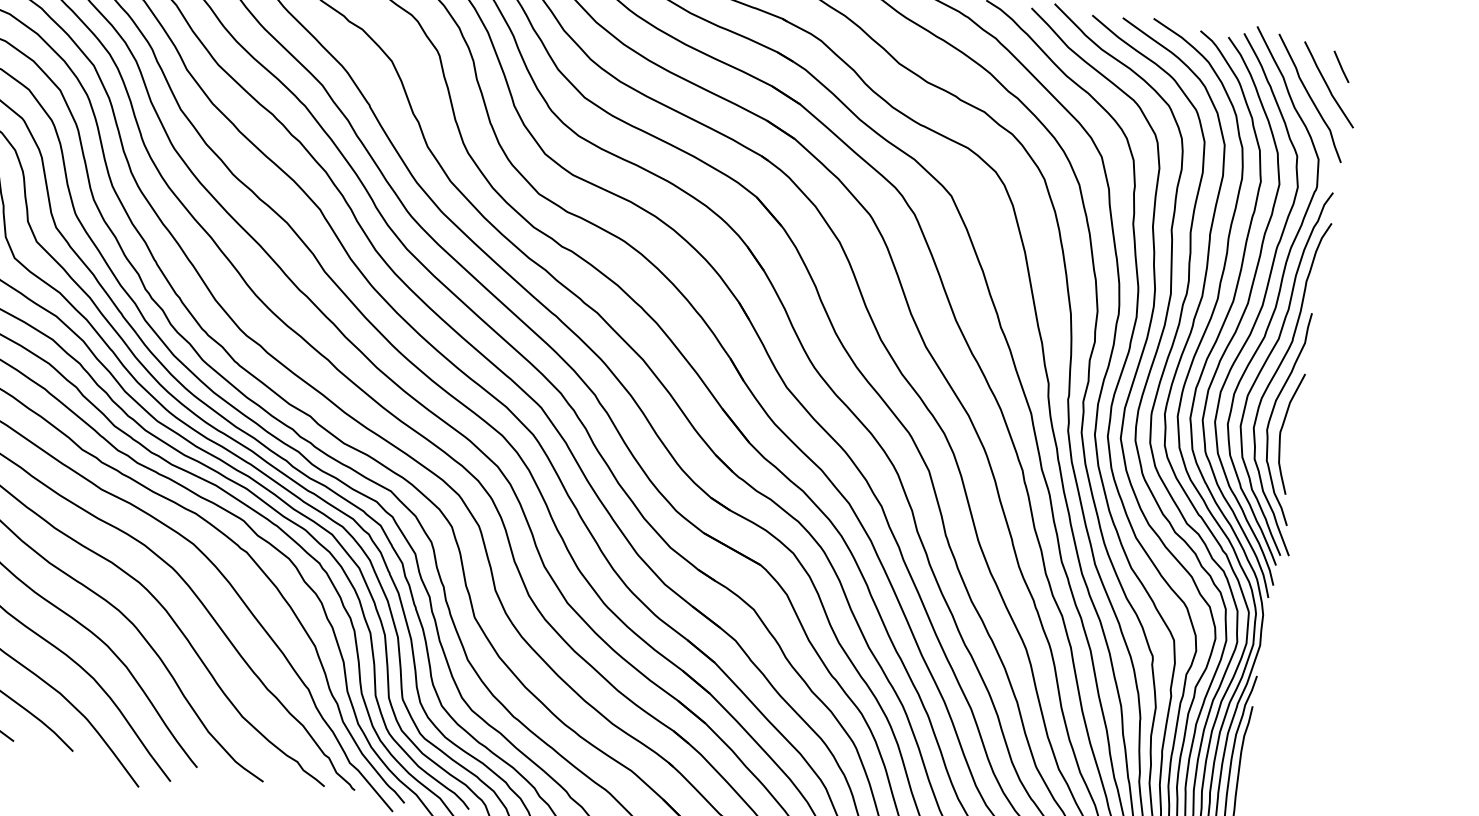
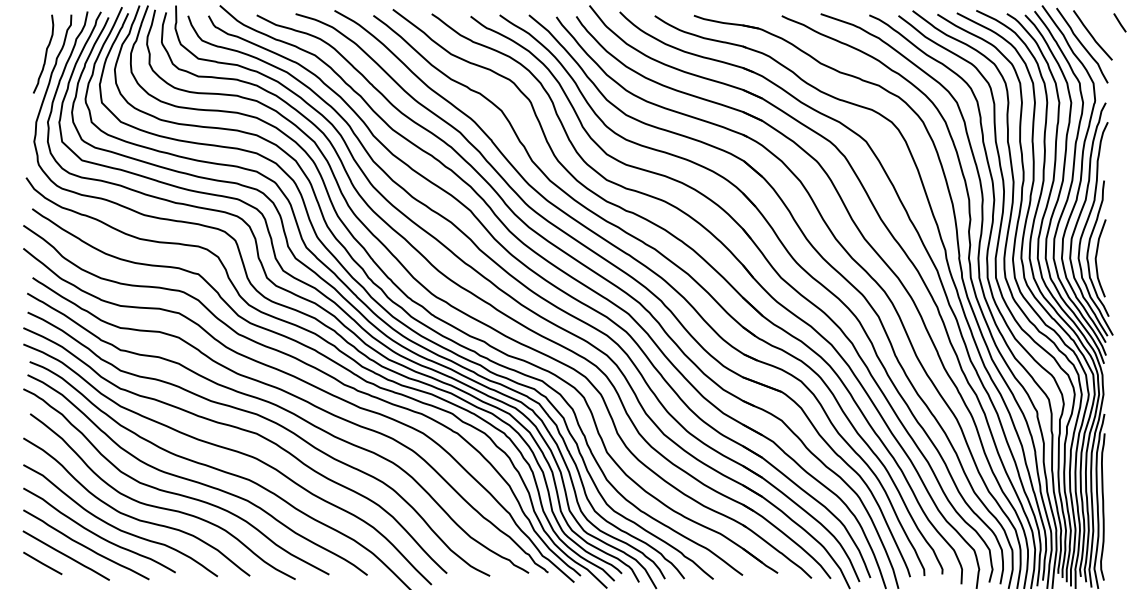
line: (1340, 66) -> (1119, 22), moved

